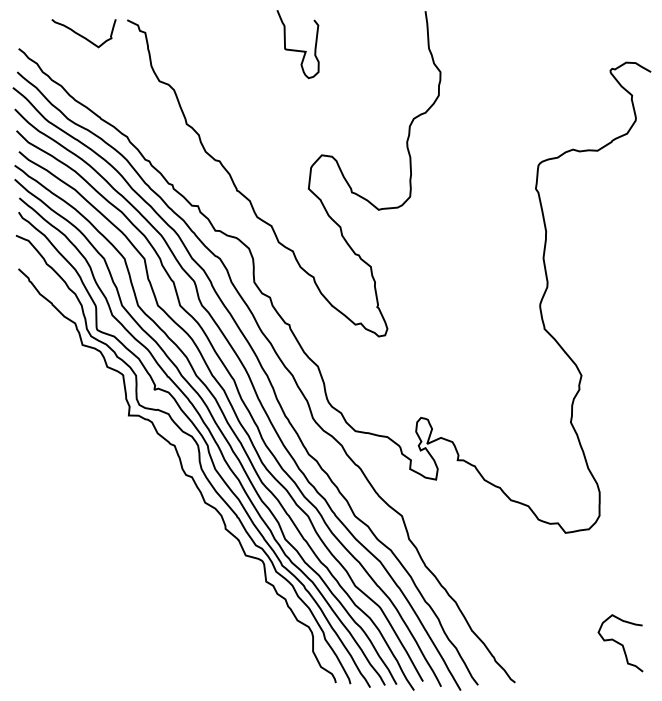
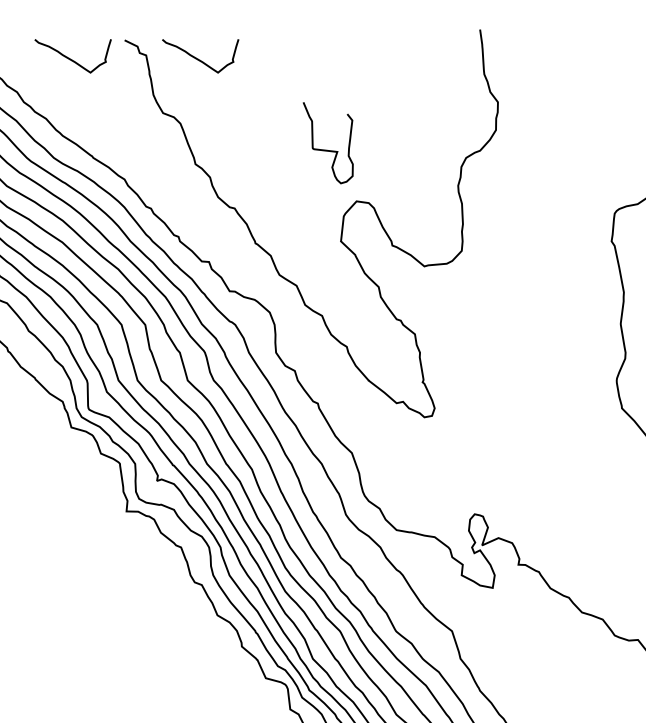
curve: (189, 35) -> (198, 58), added
curve: (296, 49) -> (326, 149), moved

